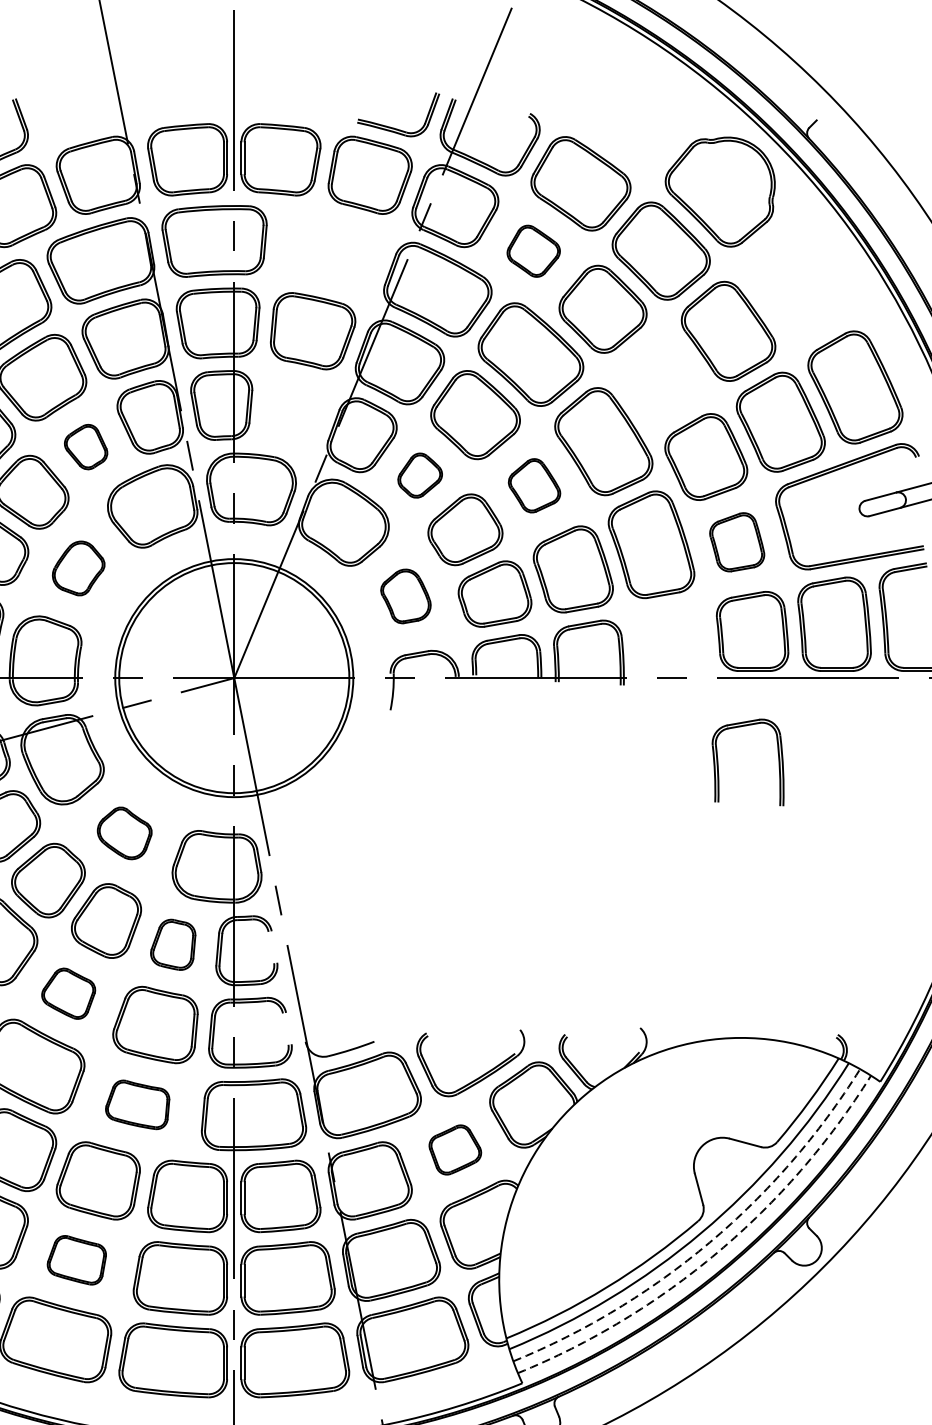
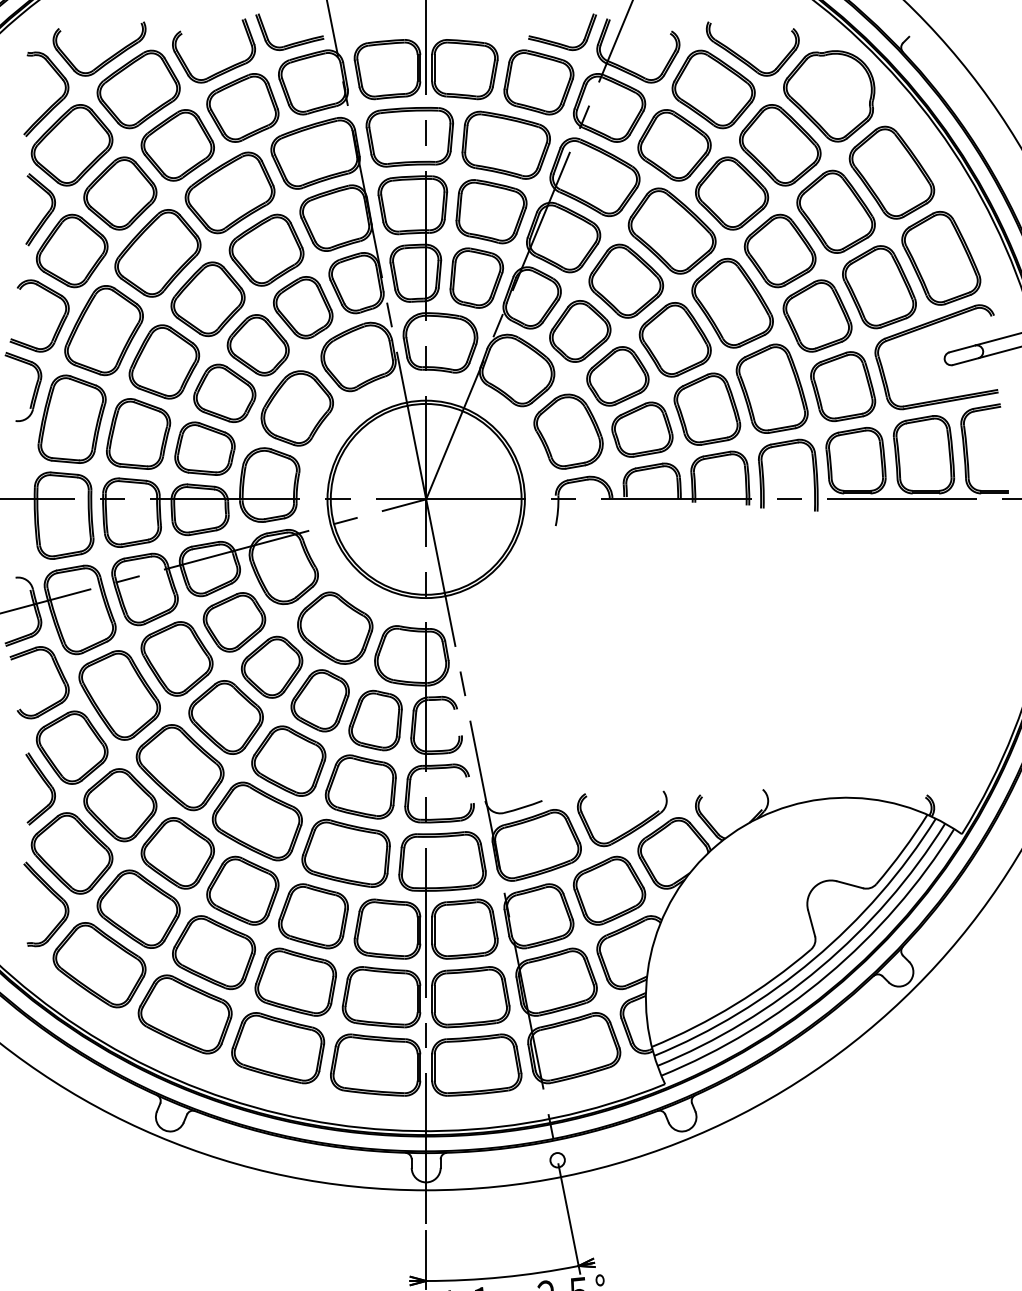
part: (74, 127) -> (293, 42), added
part: (620, 147) -> (746, 59), added
part: (329, 250) -> (505, 144), added
part: (533, 251) -> (674, 145), size x1.67
part: (795, 283) -> (891, 172), added
part: (660, 378) -> (779, 250), added
part: (294, 410) -> (476, 277), added
part: (86, 446) -> (303, 307), size x1.67
part: (420, 475) -> (580, 331), size x1.67
part: (533, 485) -> (674, 339), size x1.67
part: (737, 542) -> (843, 386), size x1.43
part: (77, 568) -> (296, 408), size x1.67
part: (405, 596) -> (568, 431), size x1.67
part: (719, 767) -> (764, 479), moved
part: (124, 832) -> (335, 627), size x1.67
part: (173, 944) -> (375, 720), size x1.43
part: (68, 993) -> (288, 760), size x1.67
part: (136, 1103) -> (345, 852), size x1.67
part: (455, 1149) -> (609, 890), size x1.67
arc: (709, 1242) -> (820, 967), dashed -> solid
arc: (718, 1252) -> (827, 975), dashed -> solid
part: (76, 1259) -> (295, 981), size x1.67

